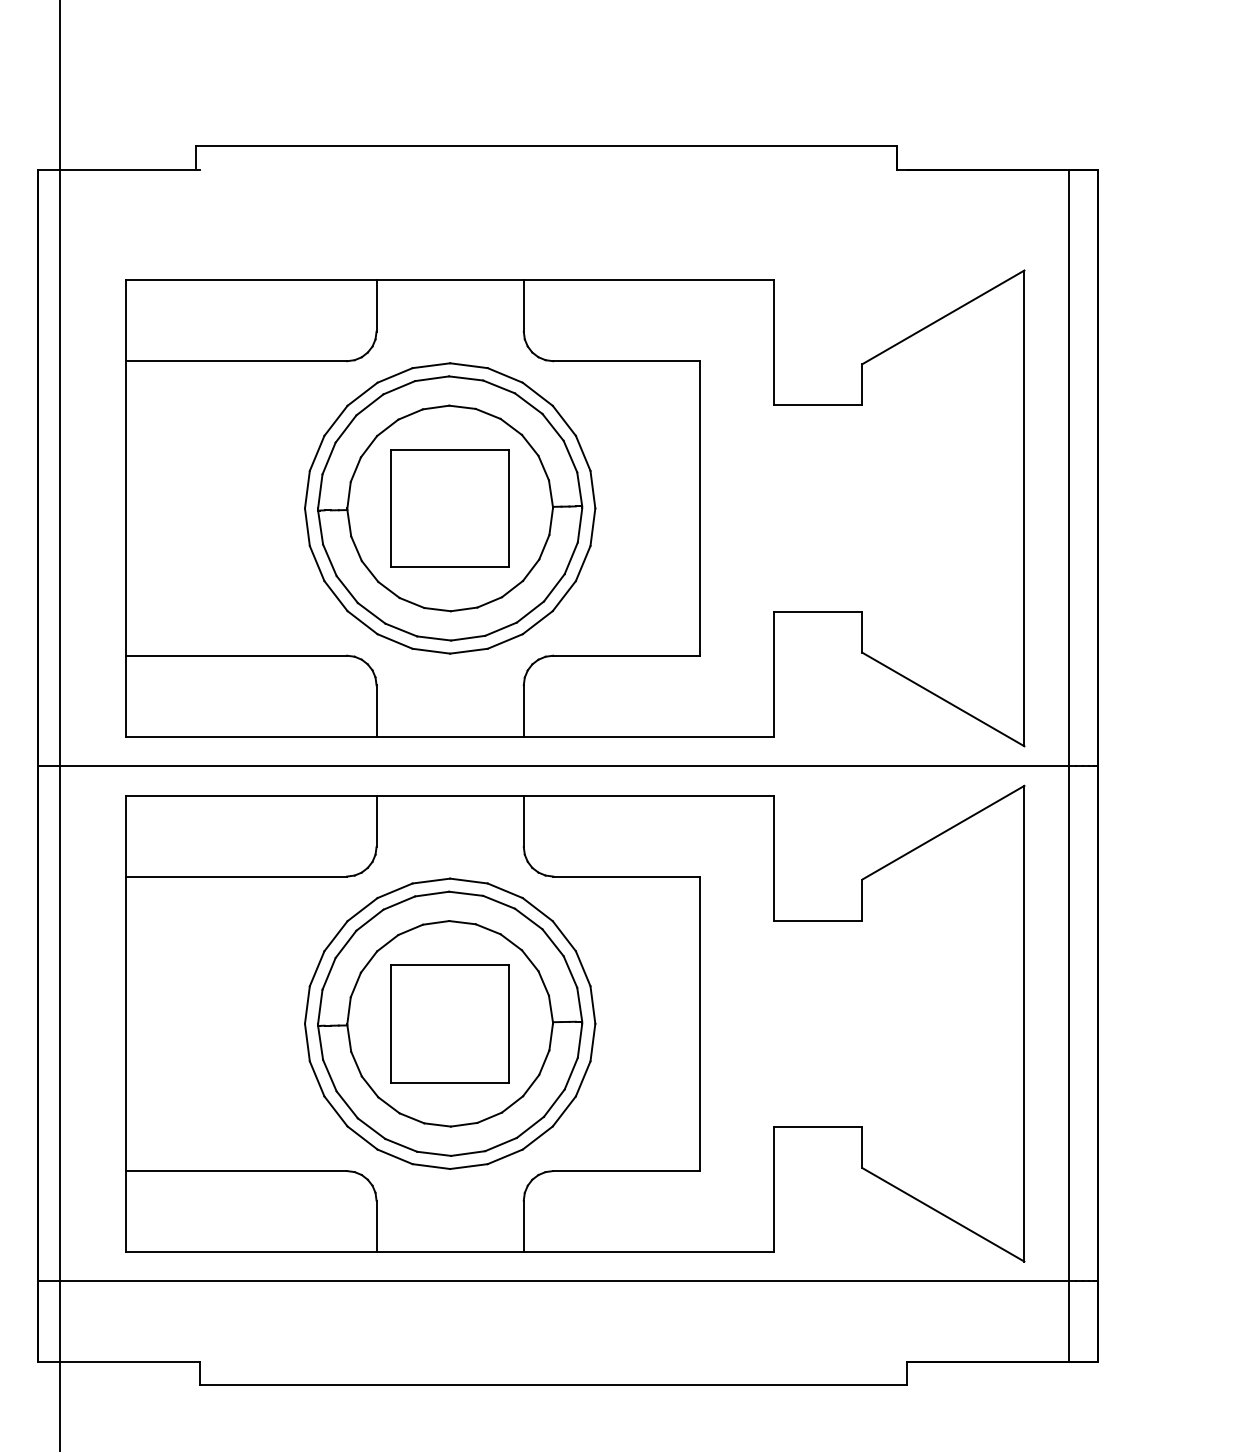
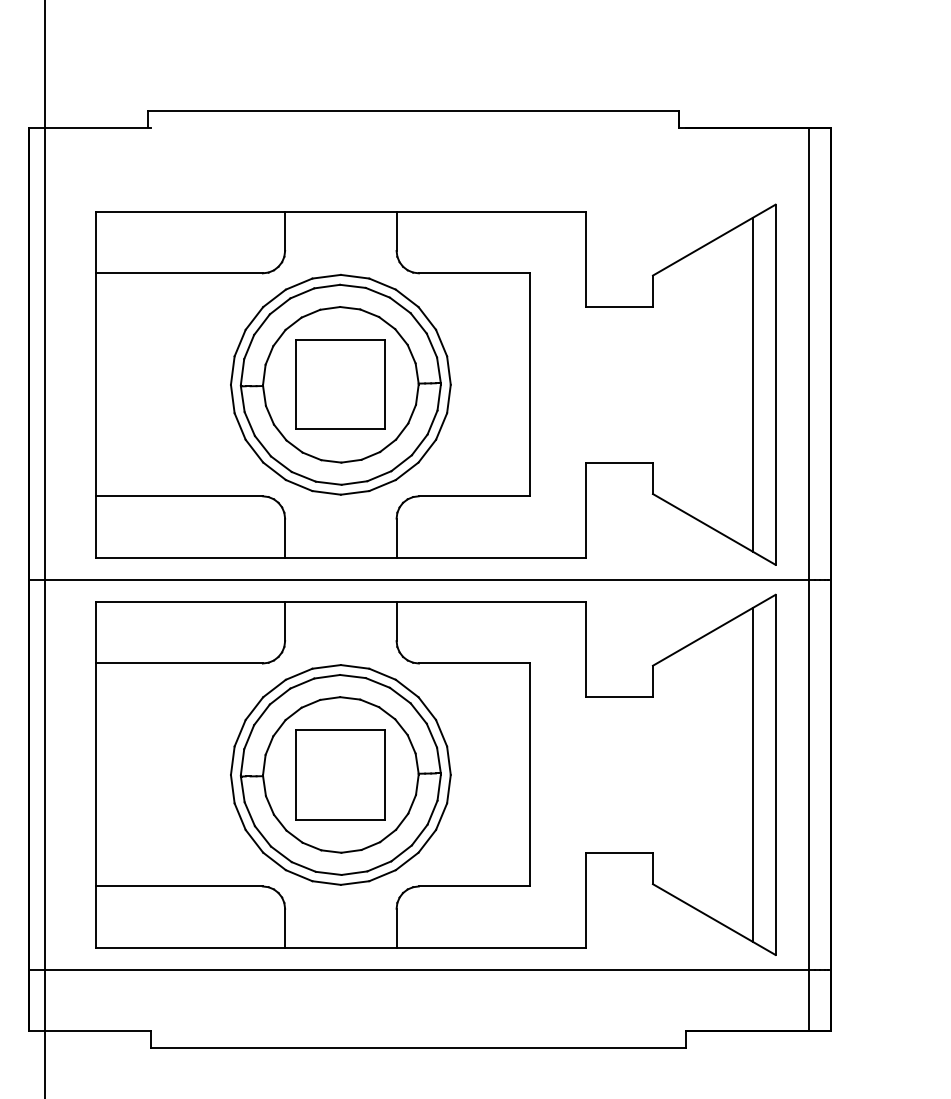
line: (995, 508) -> (753, 384), added
line: (995, 1023) -> (753, 774), added

